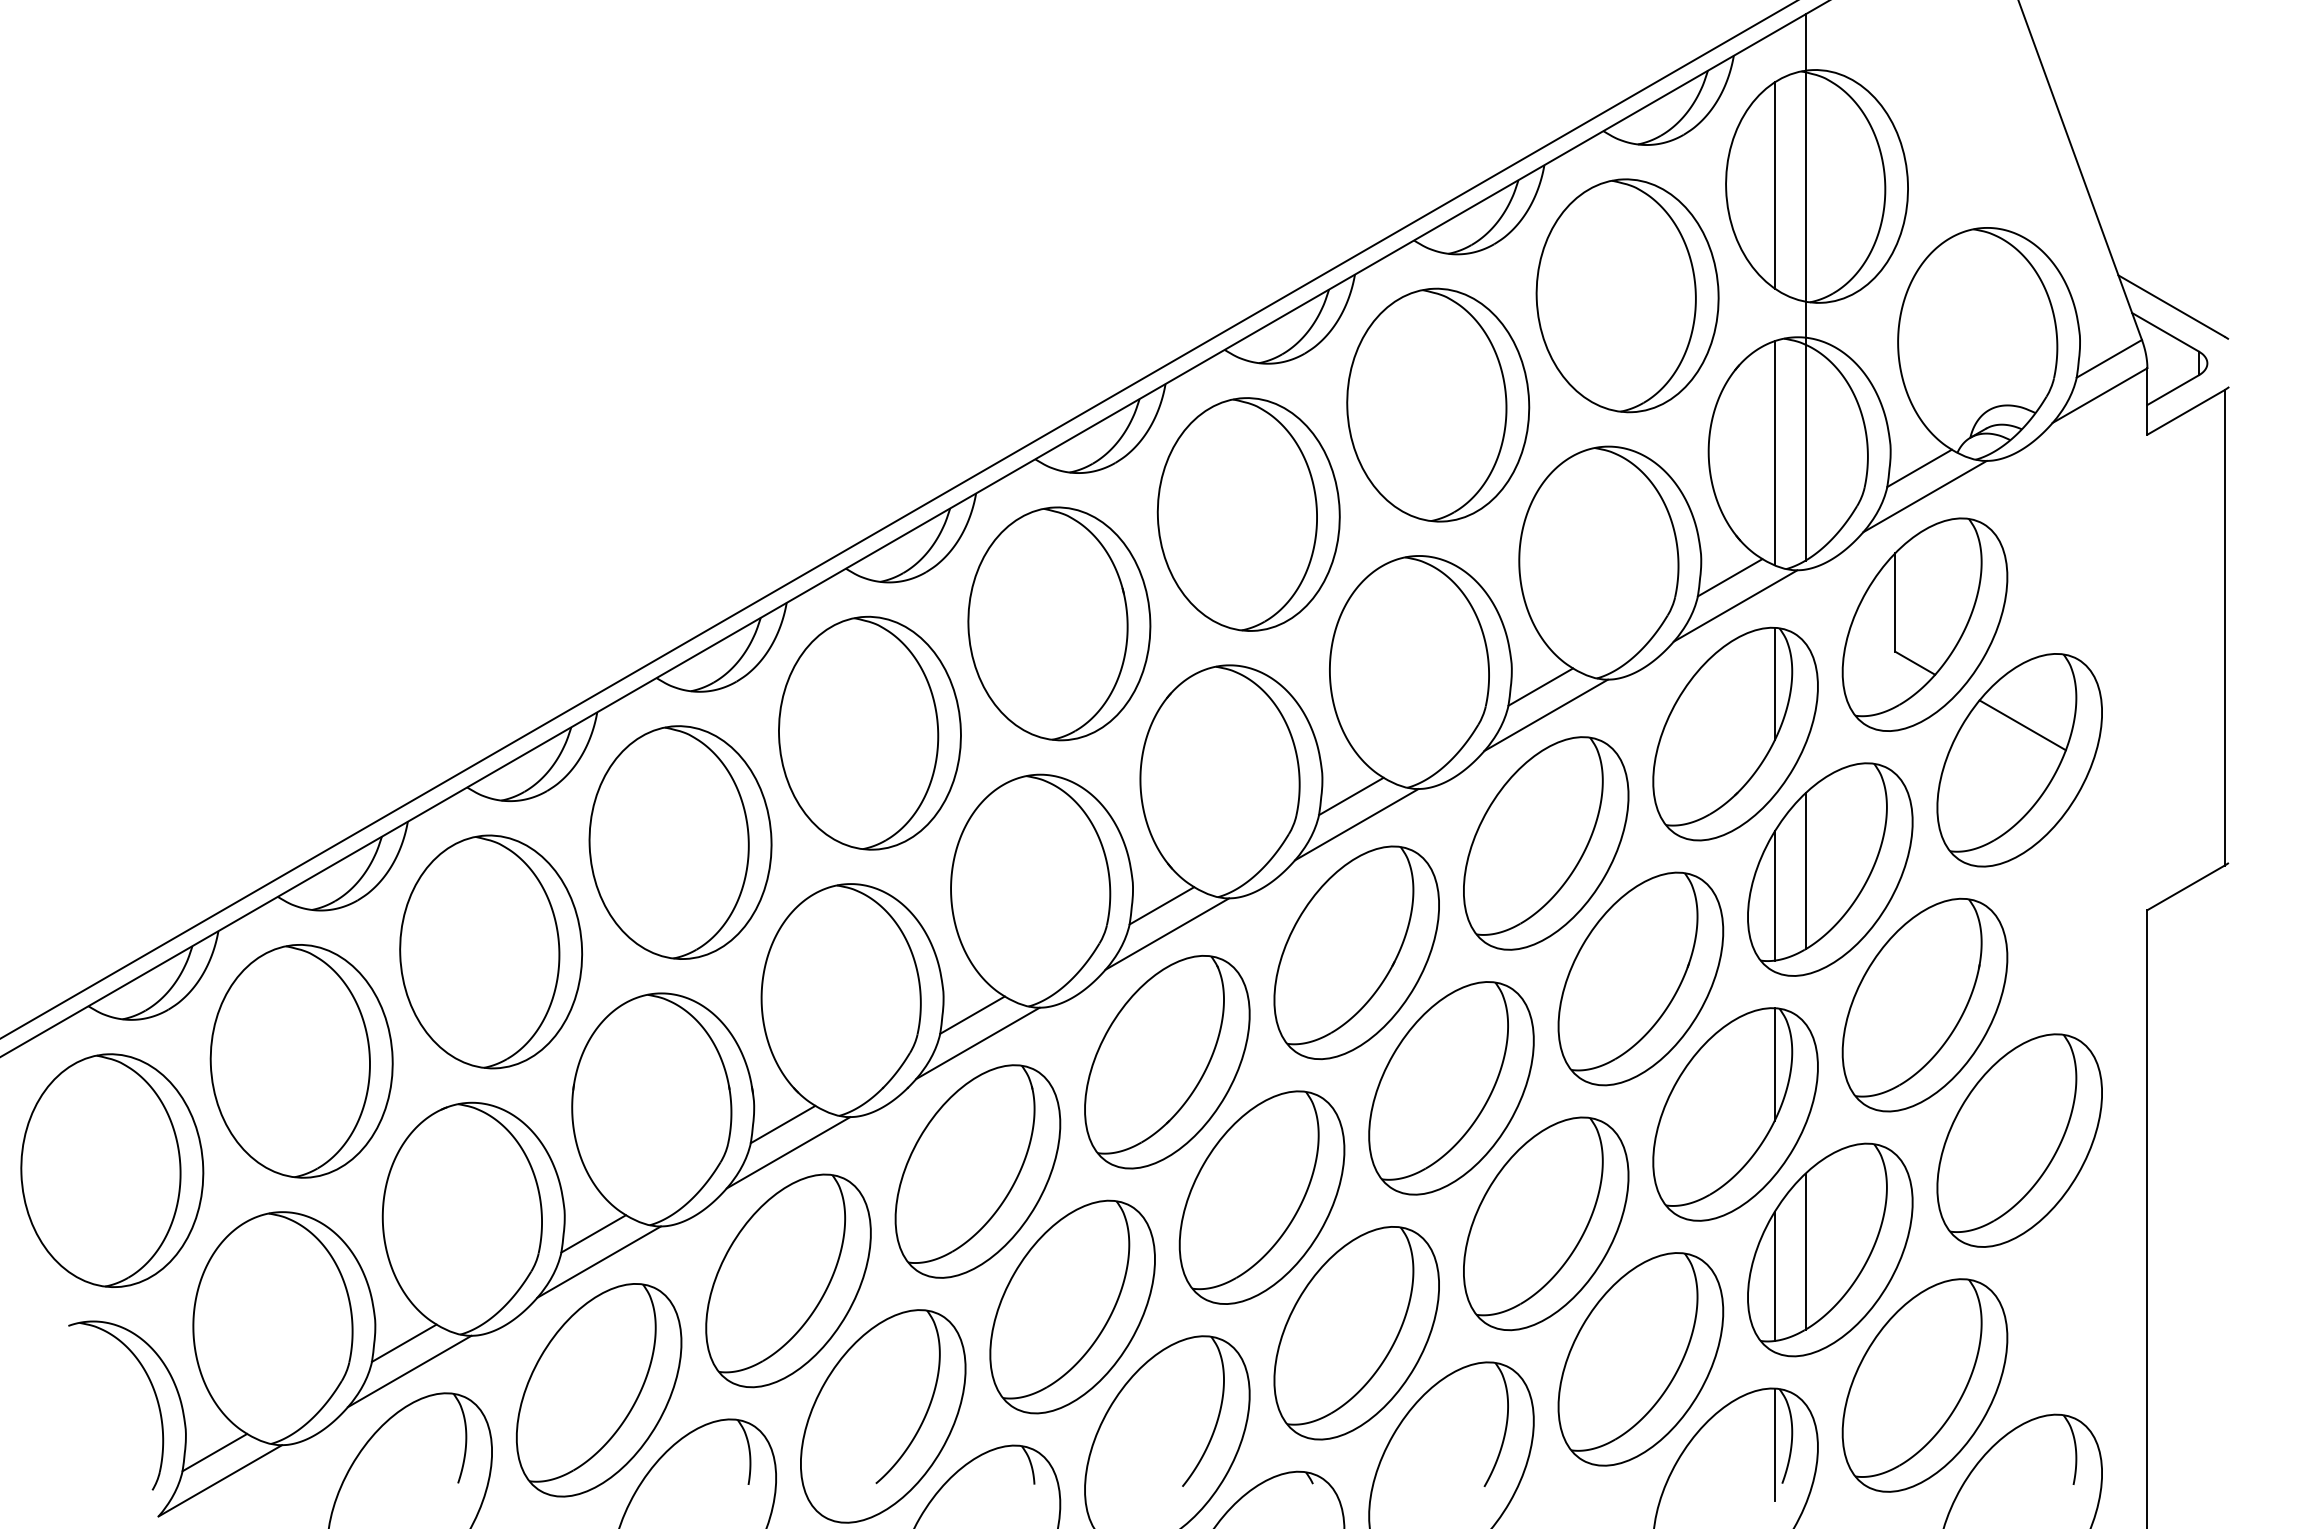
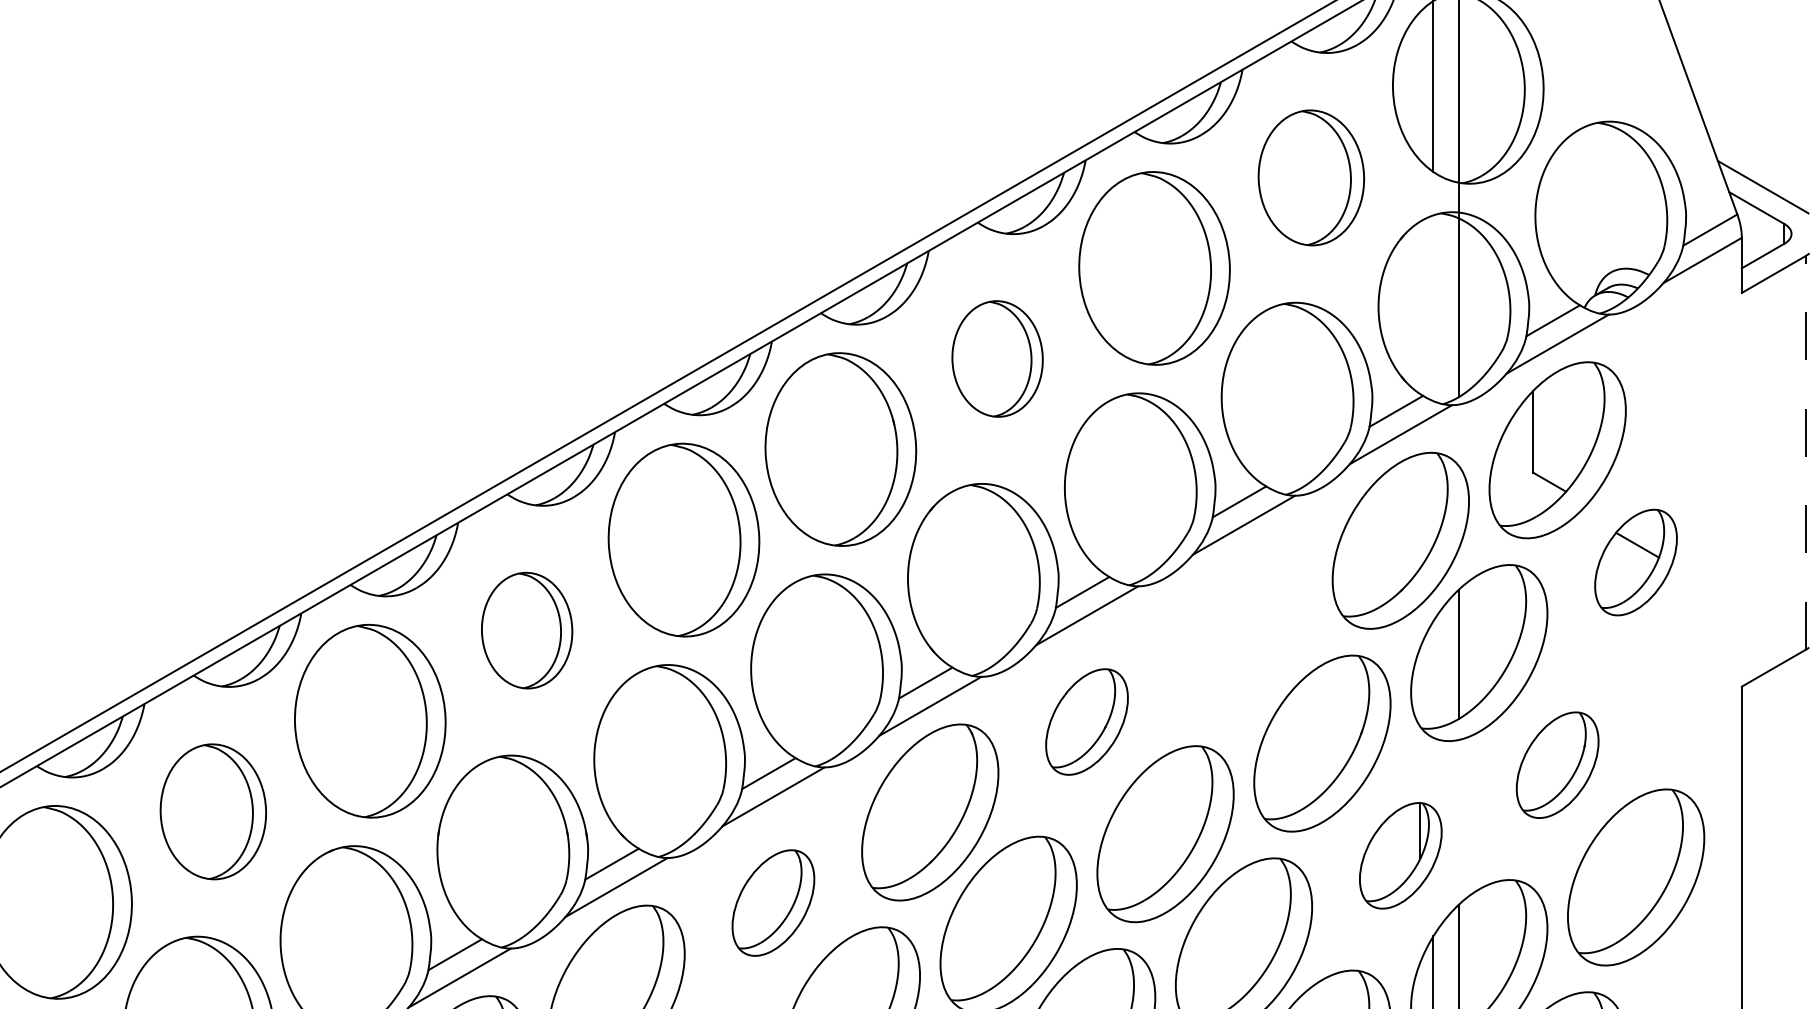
part: (1627, 295) -> (1311, 177), size x0.7
line: (1774, 453) -> (1433, 308), removed
part: (1248, 514) -> (997, 358), size x0.6
line: (2224, 627) -> (1805, 452), solid -> dashed
line: (1774, 683) -> (1433, 498), removed
part: (2019, 760) -> (1635, 562), size x0.6
part: (680, 842) -> (527, 630), size x0.6
part: (1546, 843) -> (1244, 631), removed
line: (1774, 895) -> (1433, 674), removed
part: (1356, 952) -> (1086, 721), size x0.6
part: (1924, 1004) -> (1557, 764), size x0.6
part: (301, 1061) -> (213, 811), size x0.7
part: (1735, 1114) -> (1400, 855), size x0.6
part: (977, 1171) -> (773, 903), size x0.6

